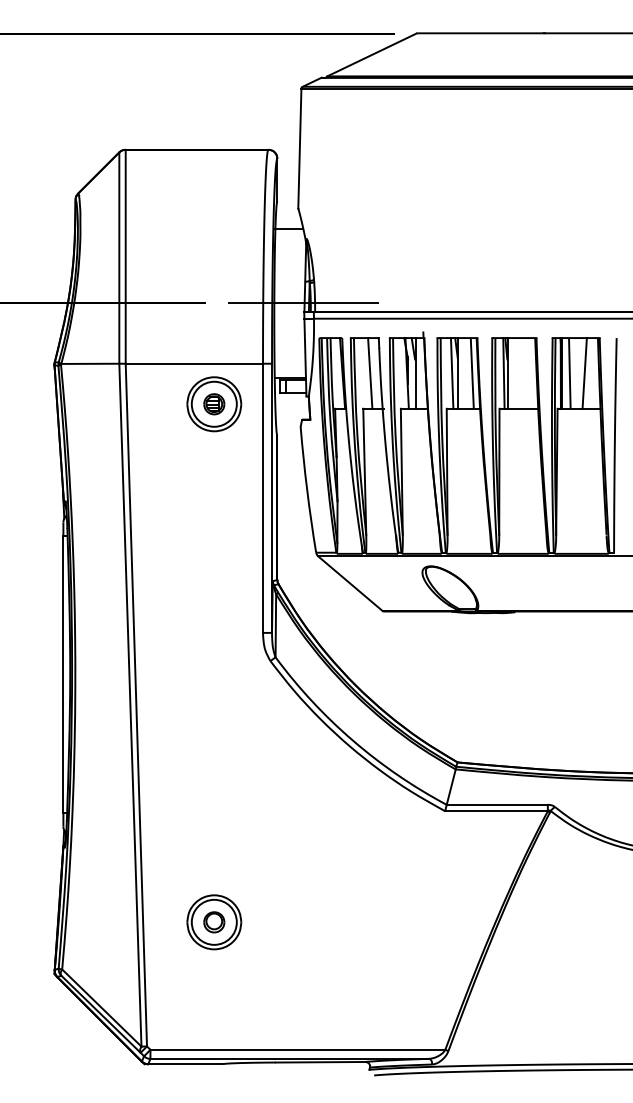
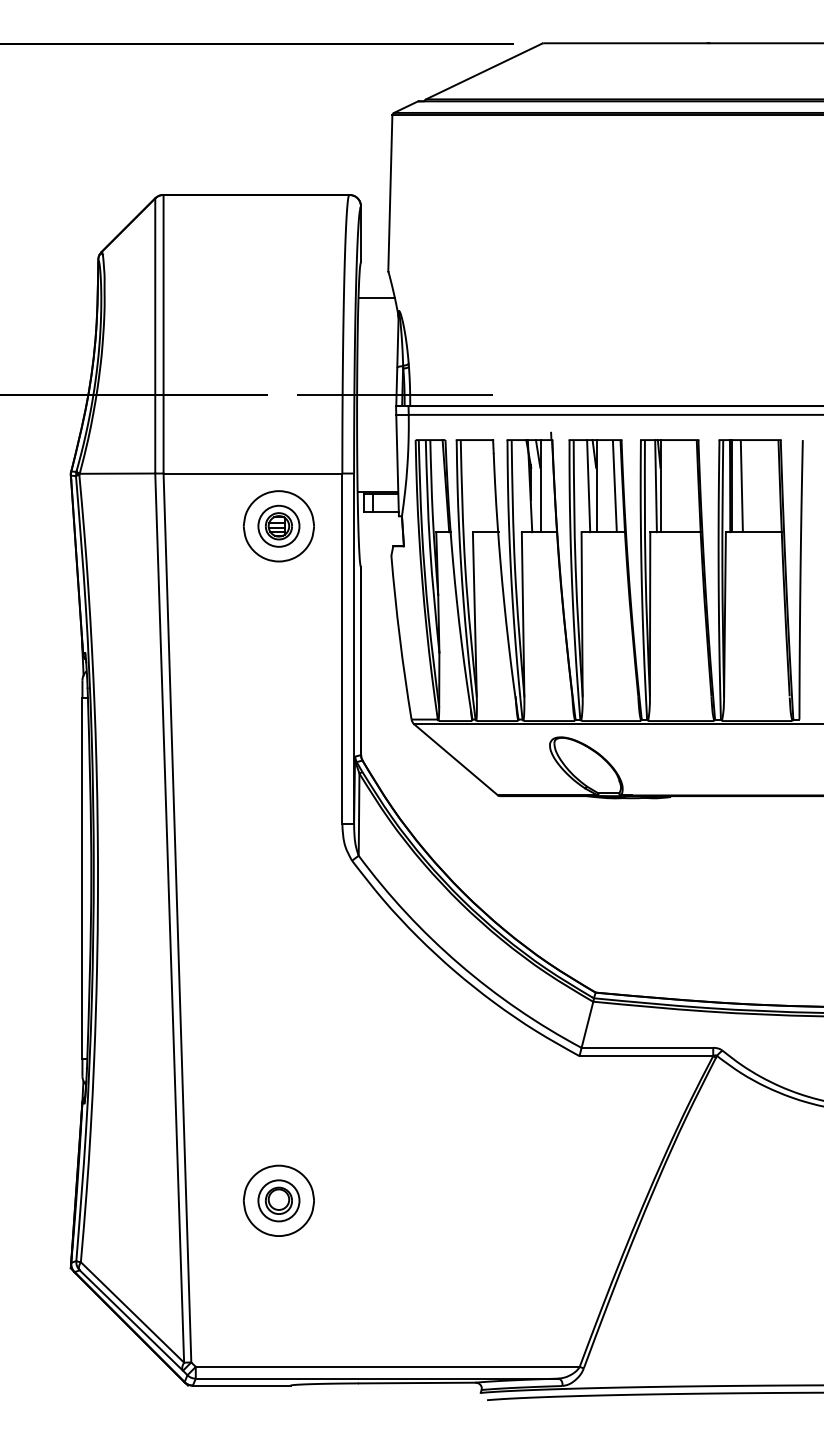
line: (369, 373) -> (481, 486), removed
line: (584, 373) -> (761, 486), removed
circle: (213, 404) -> (278, 526), size x0.7
circle: (213, 922) -> (278, 1200), size x0.7

